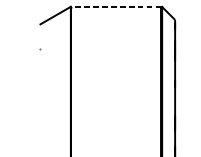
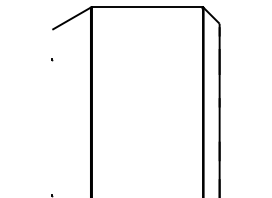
line: (115, 6) -> (146, 7), dashed -> solid

